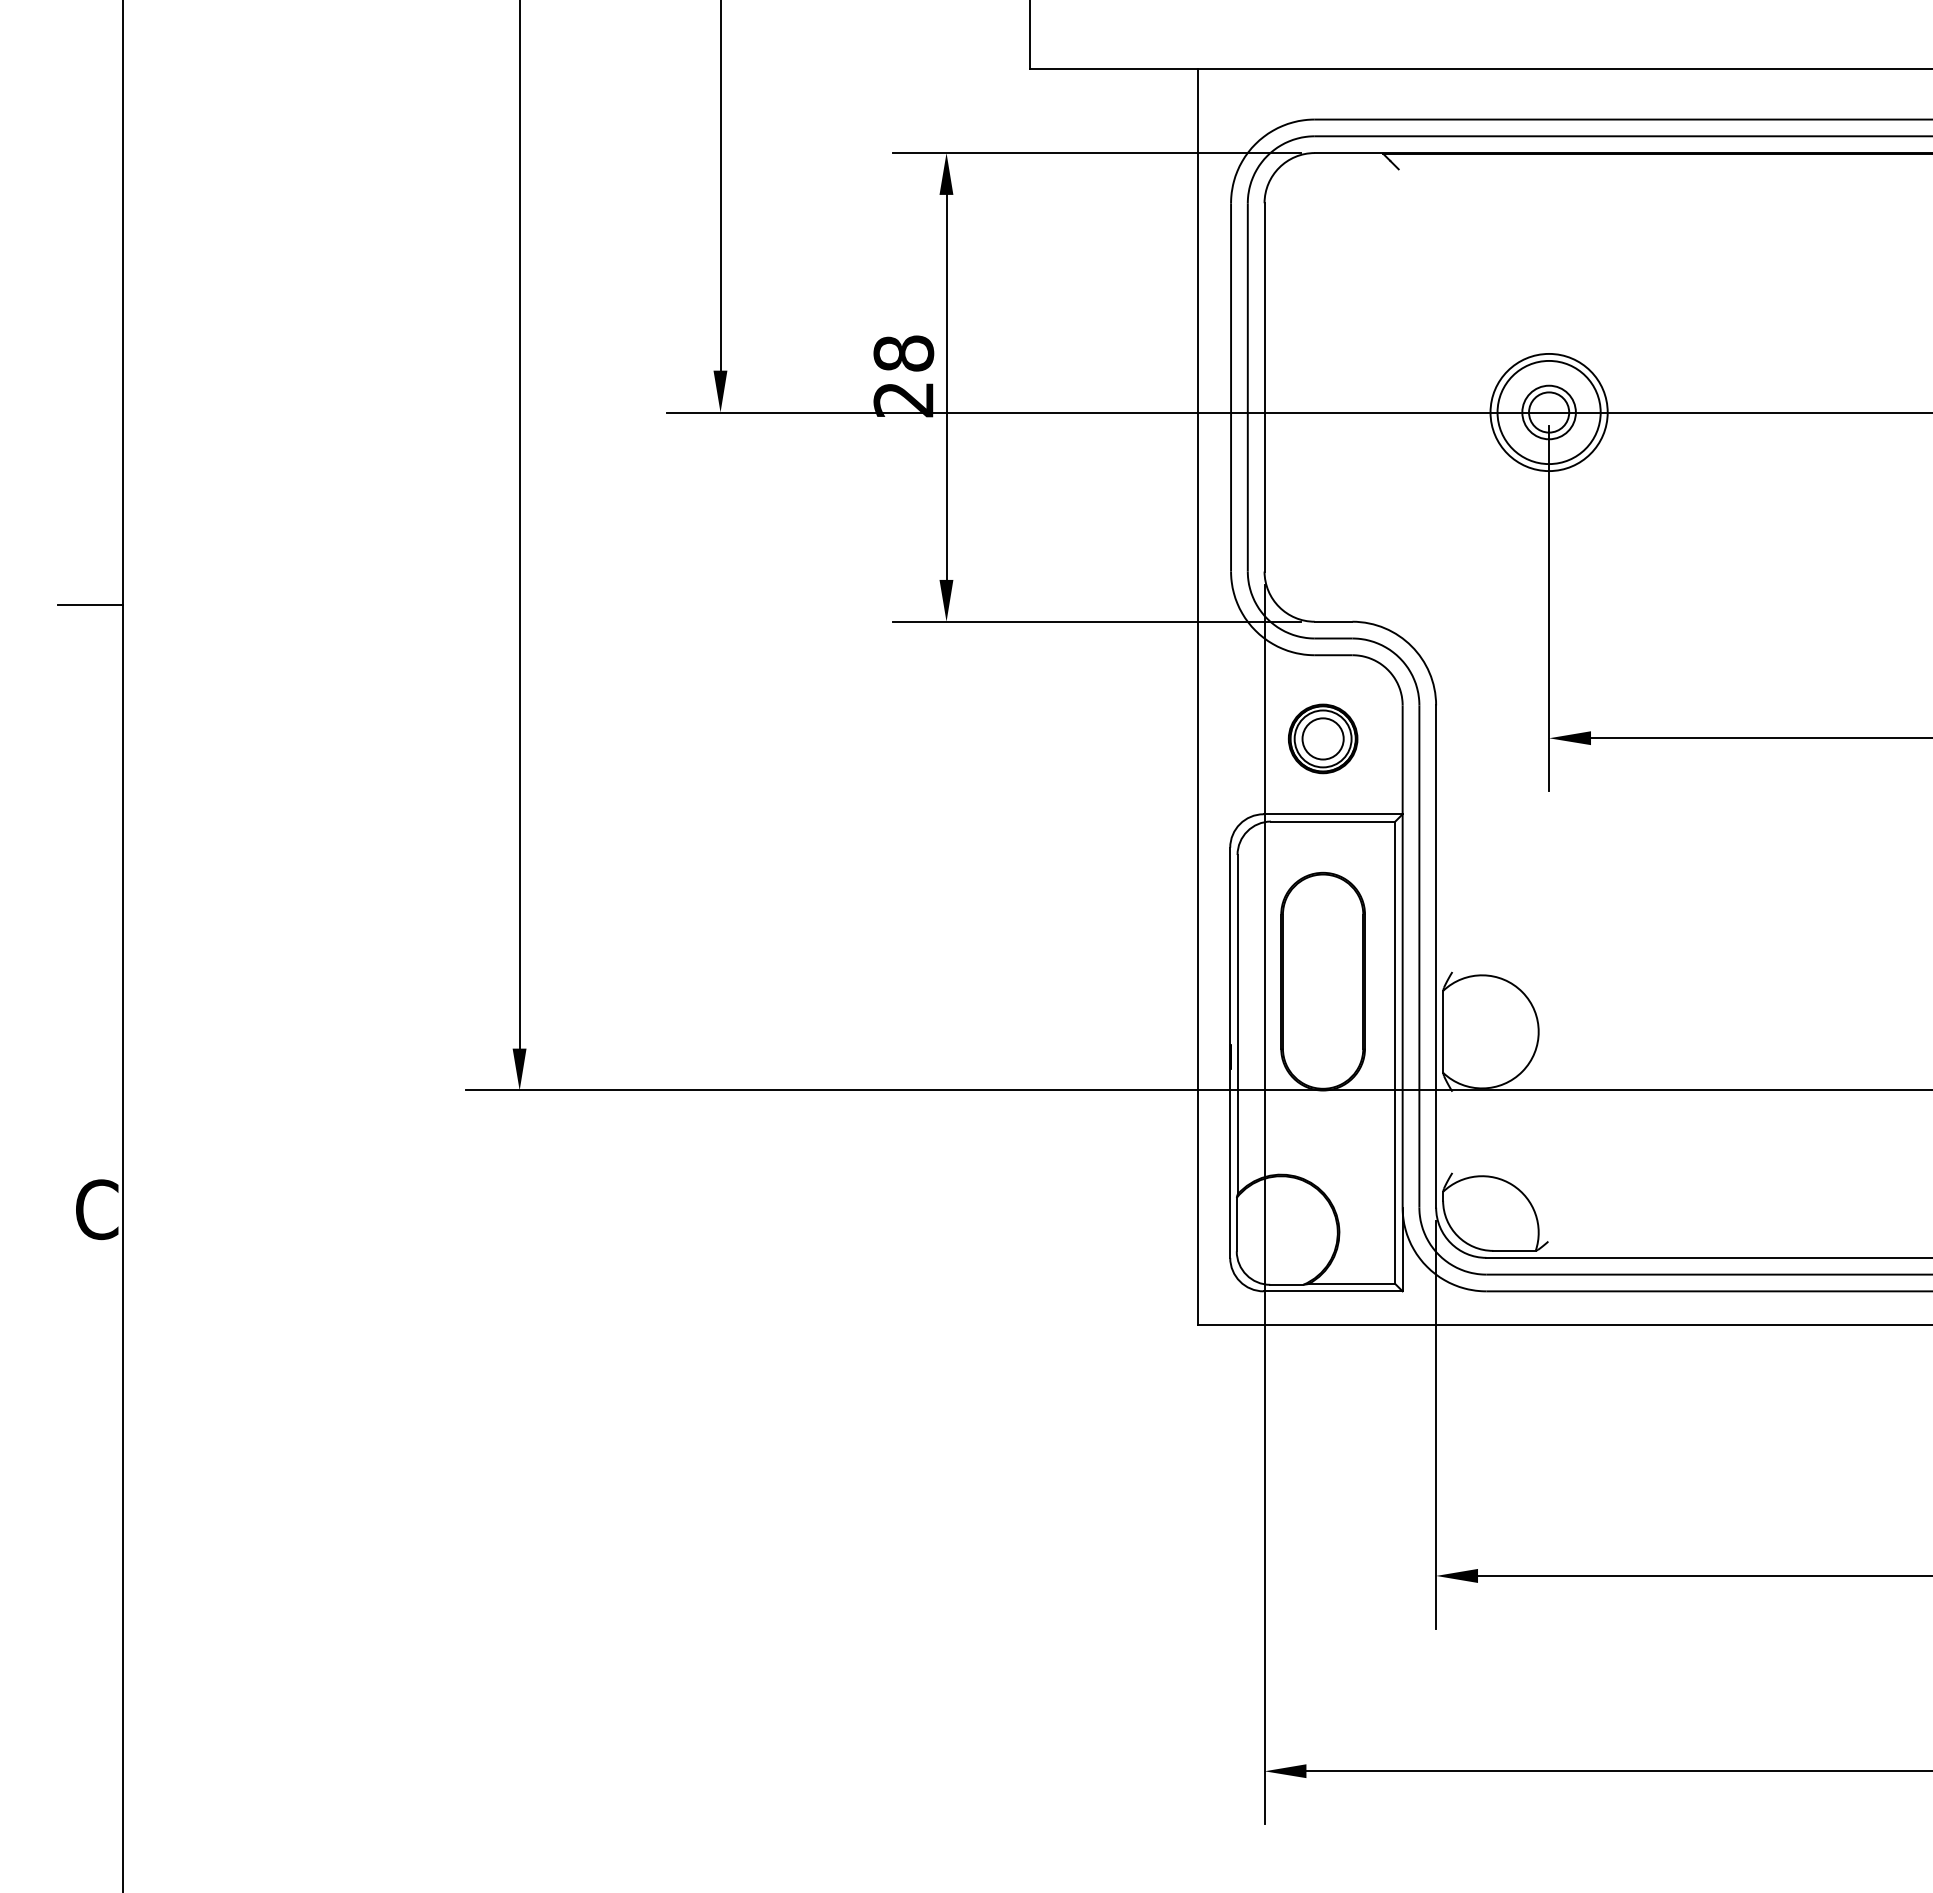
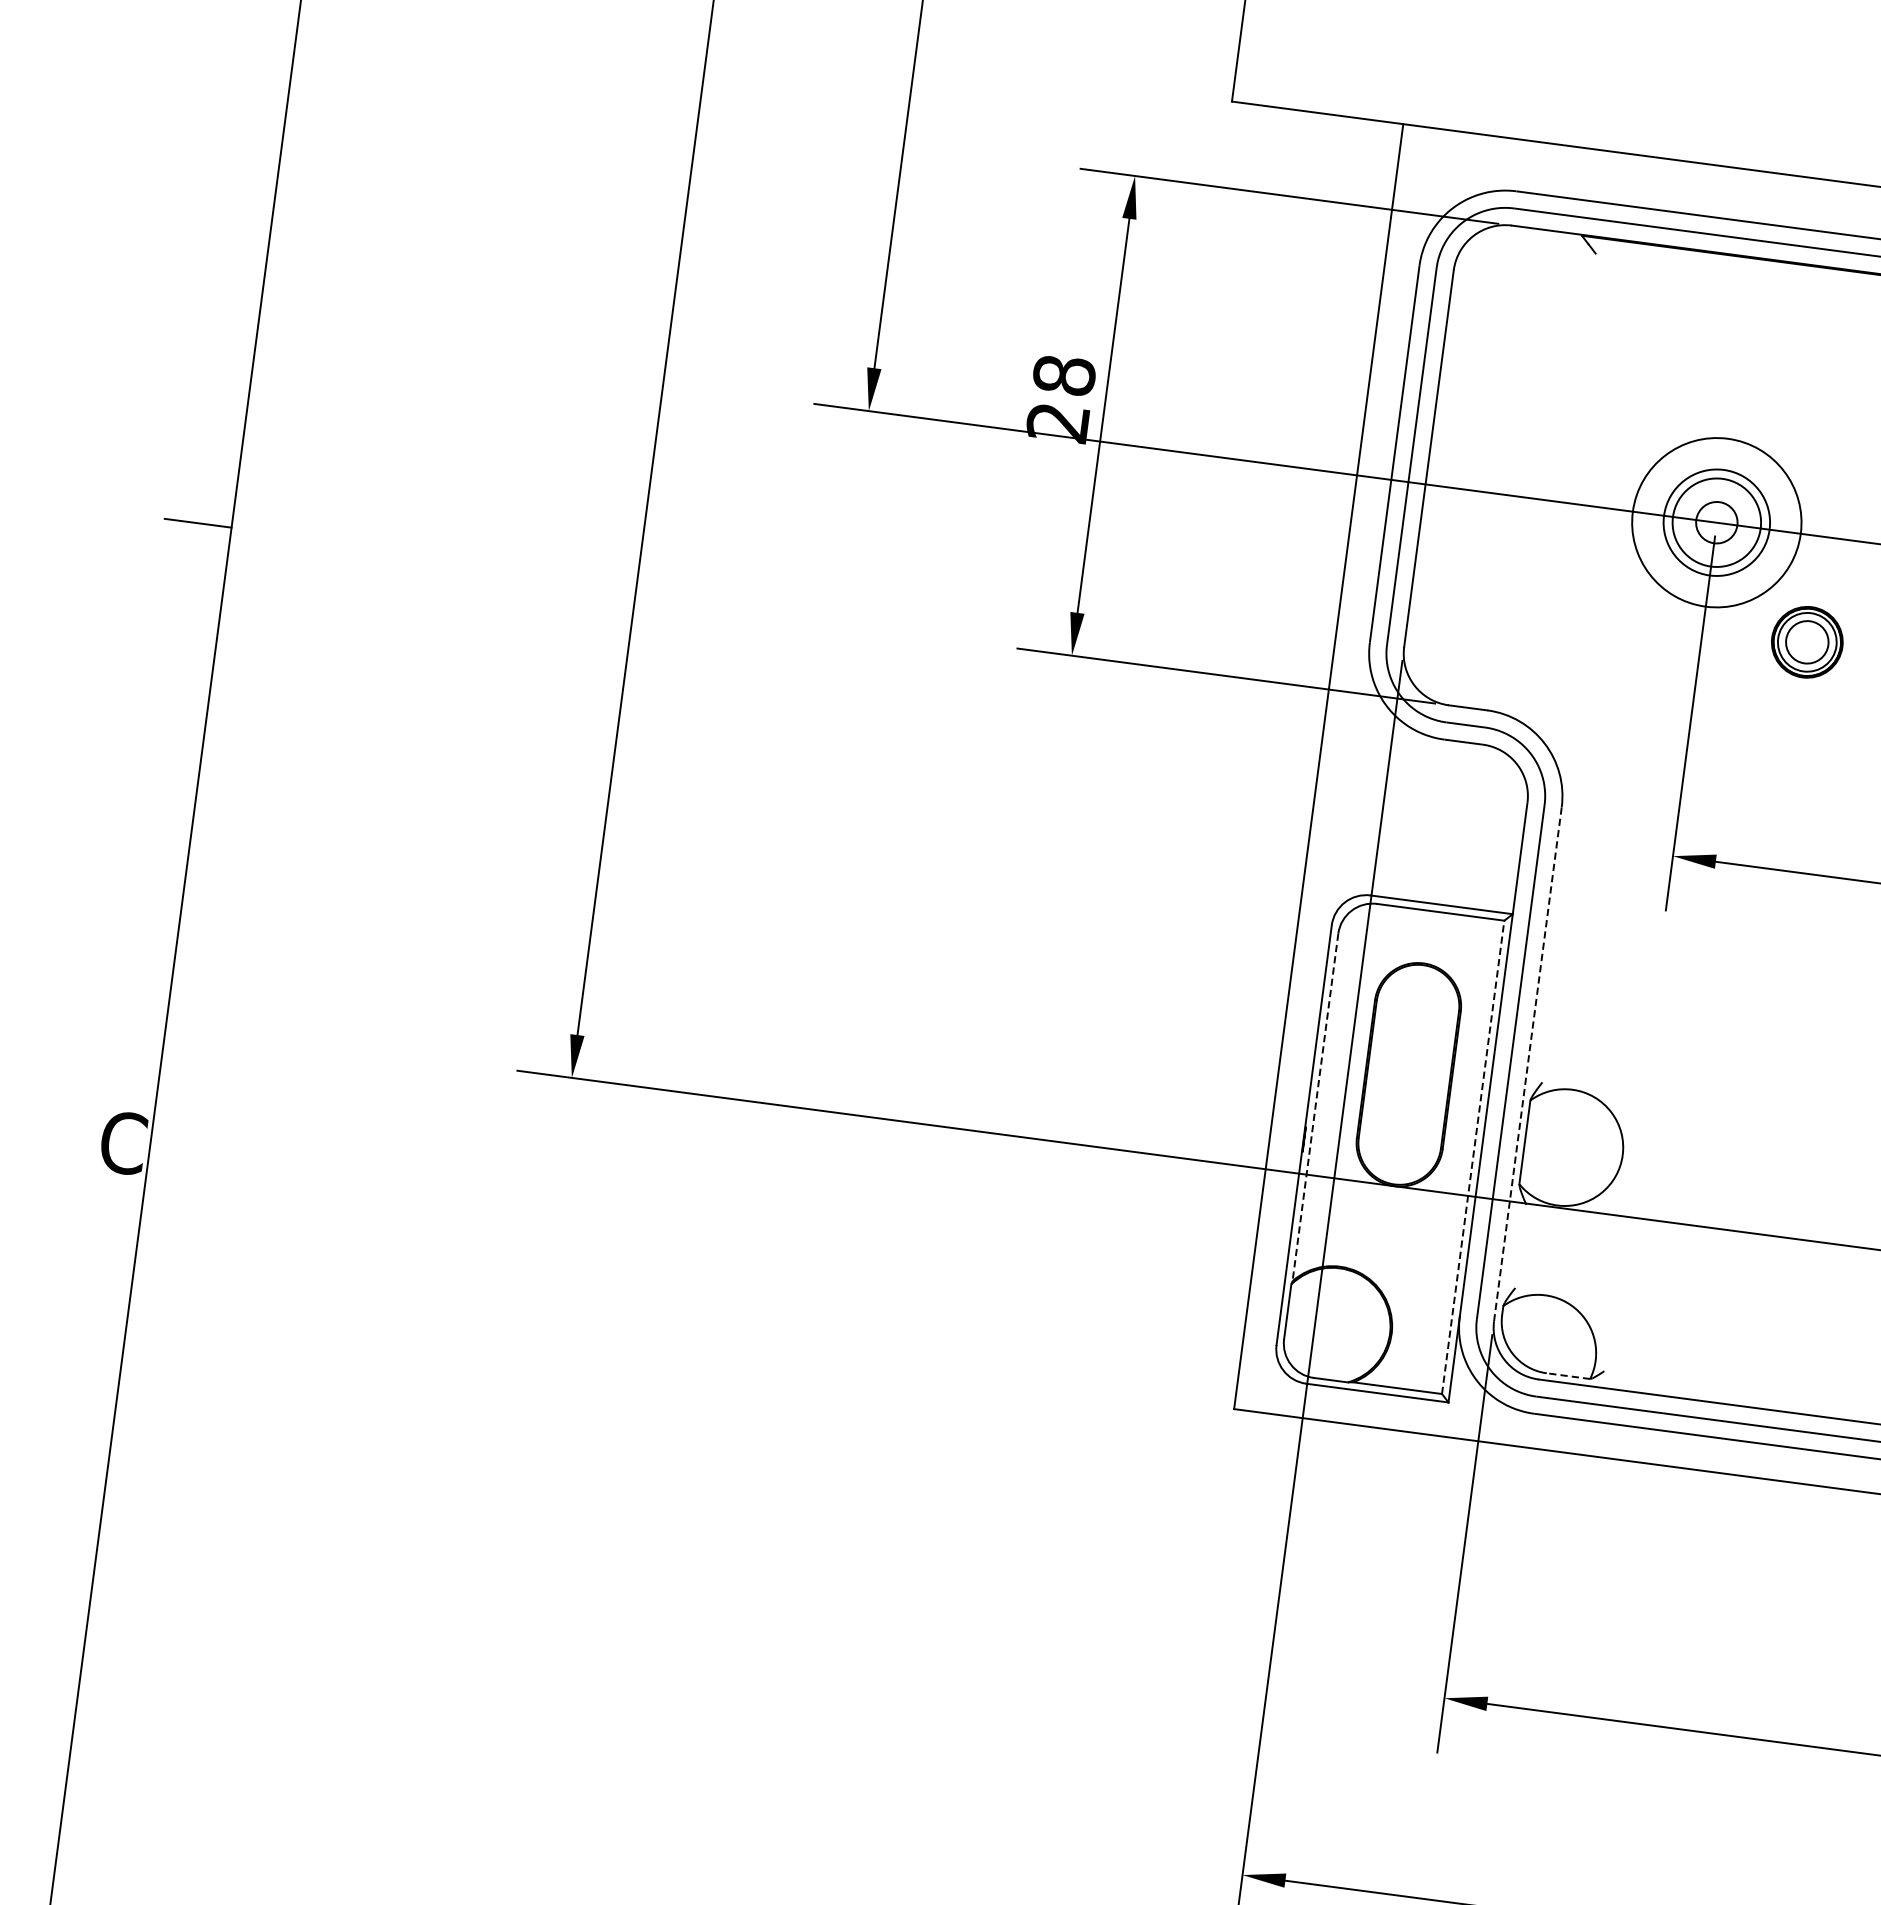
circle: (1548, 412) -> (1716, 522), size x1.4
circle: (1548, 412) -> (1716, 522), size x1.6
part: (1322, 738) -> (1806, 641), moved
line: (1436, 956) -> (1528, 1064), solid -> dashed
line: (1237, 1024) -> (1315, 1107), solid -> dashed
line: (1395, 1052) -> (1473, 1157), solid -> dashed
line: (1514, 1250) -> (1568, 1375), solid -> dashed

